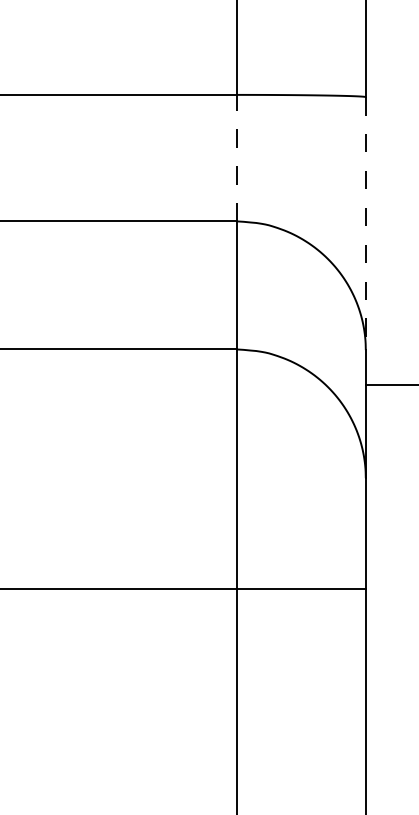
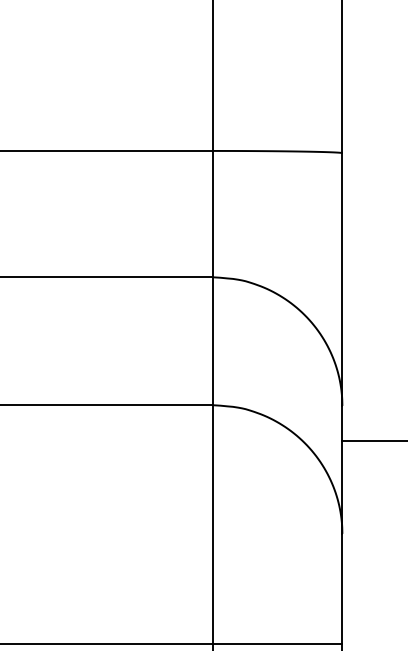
line: (236, 157) -> (213, 213), dashed -> solid
line: (365, 224) -> (342, 280), dashed -> solid

